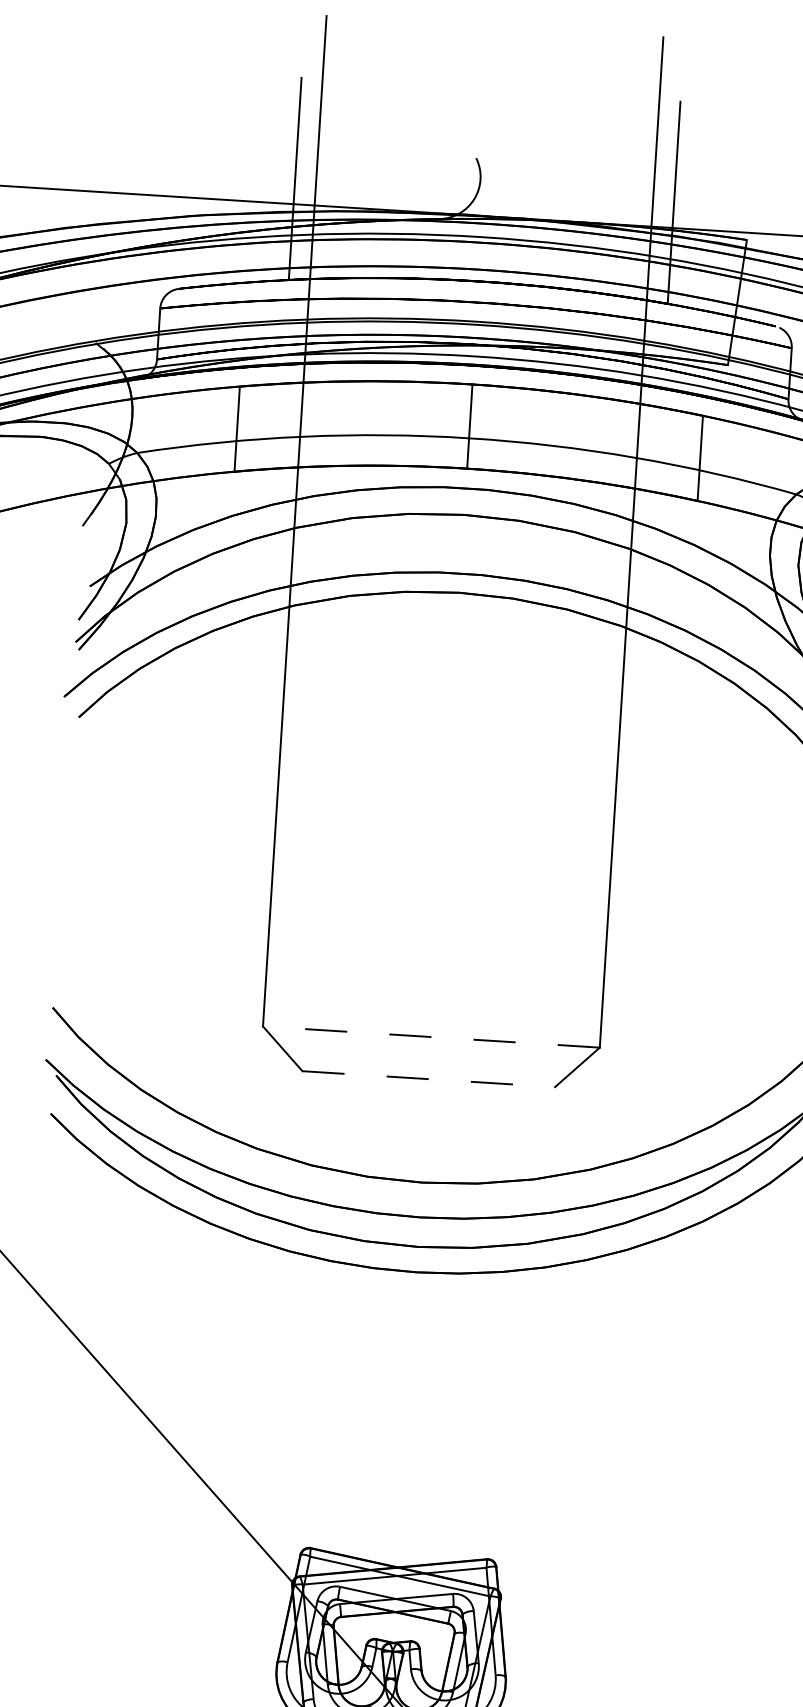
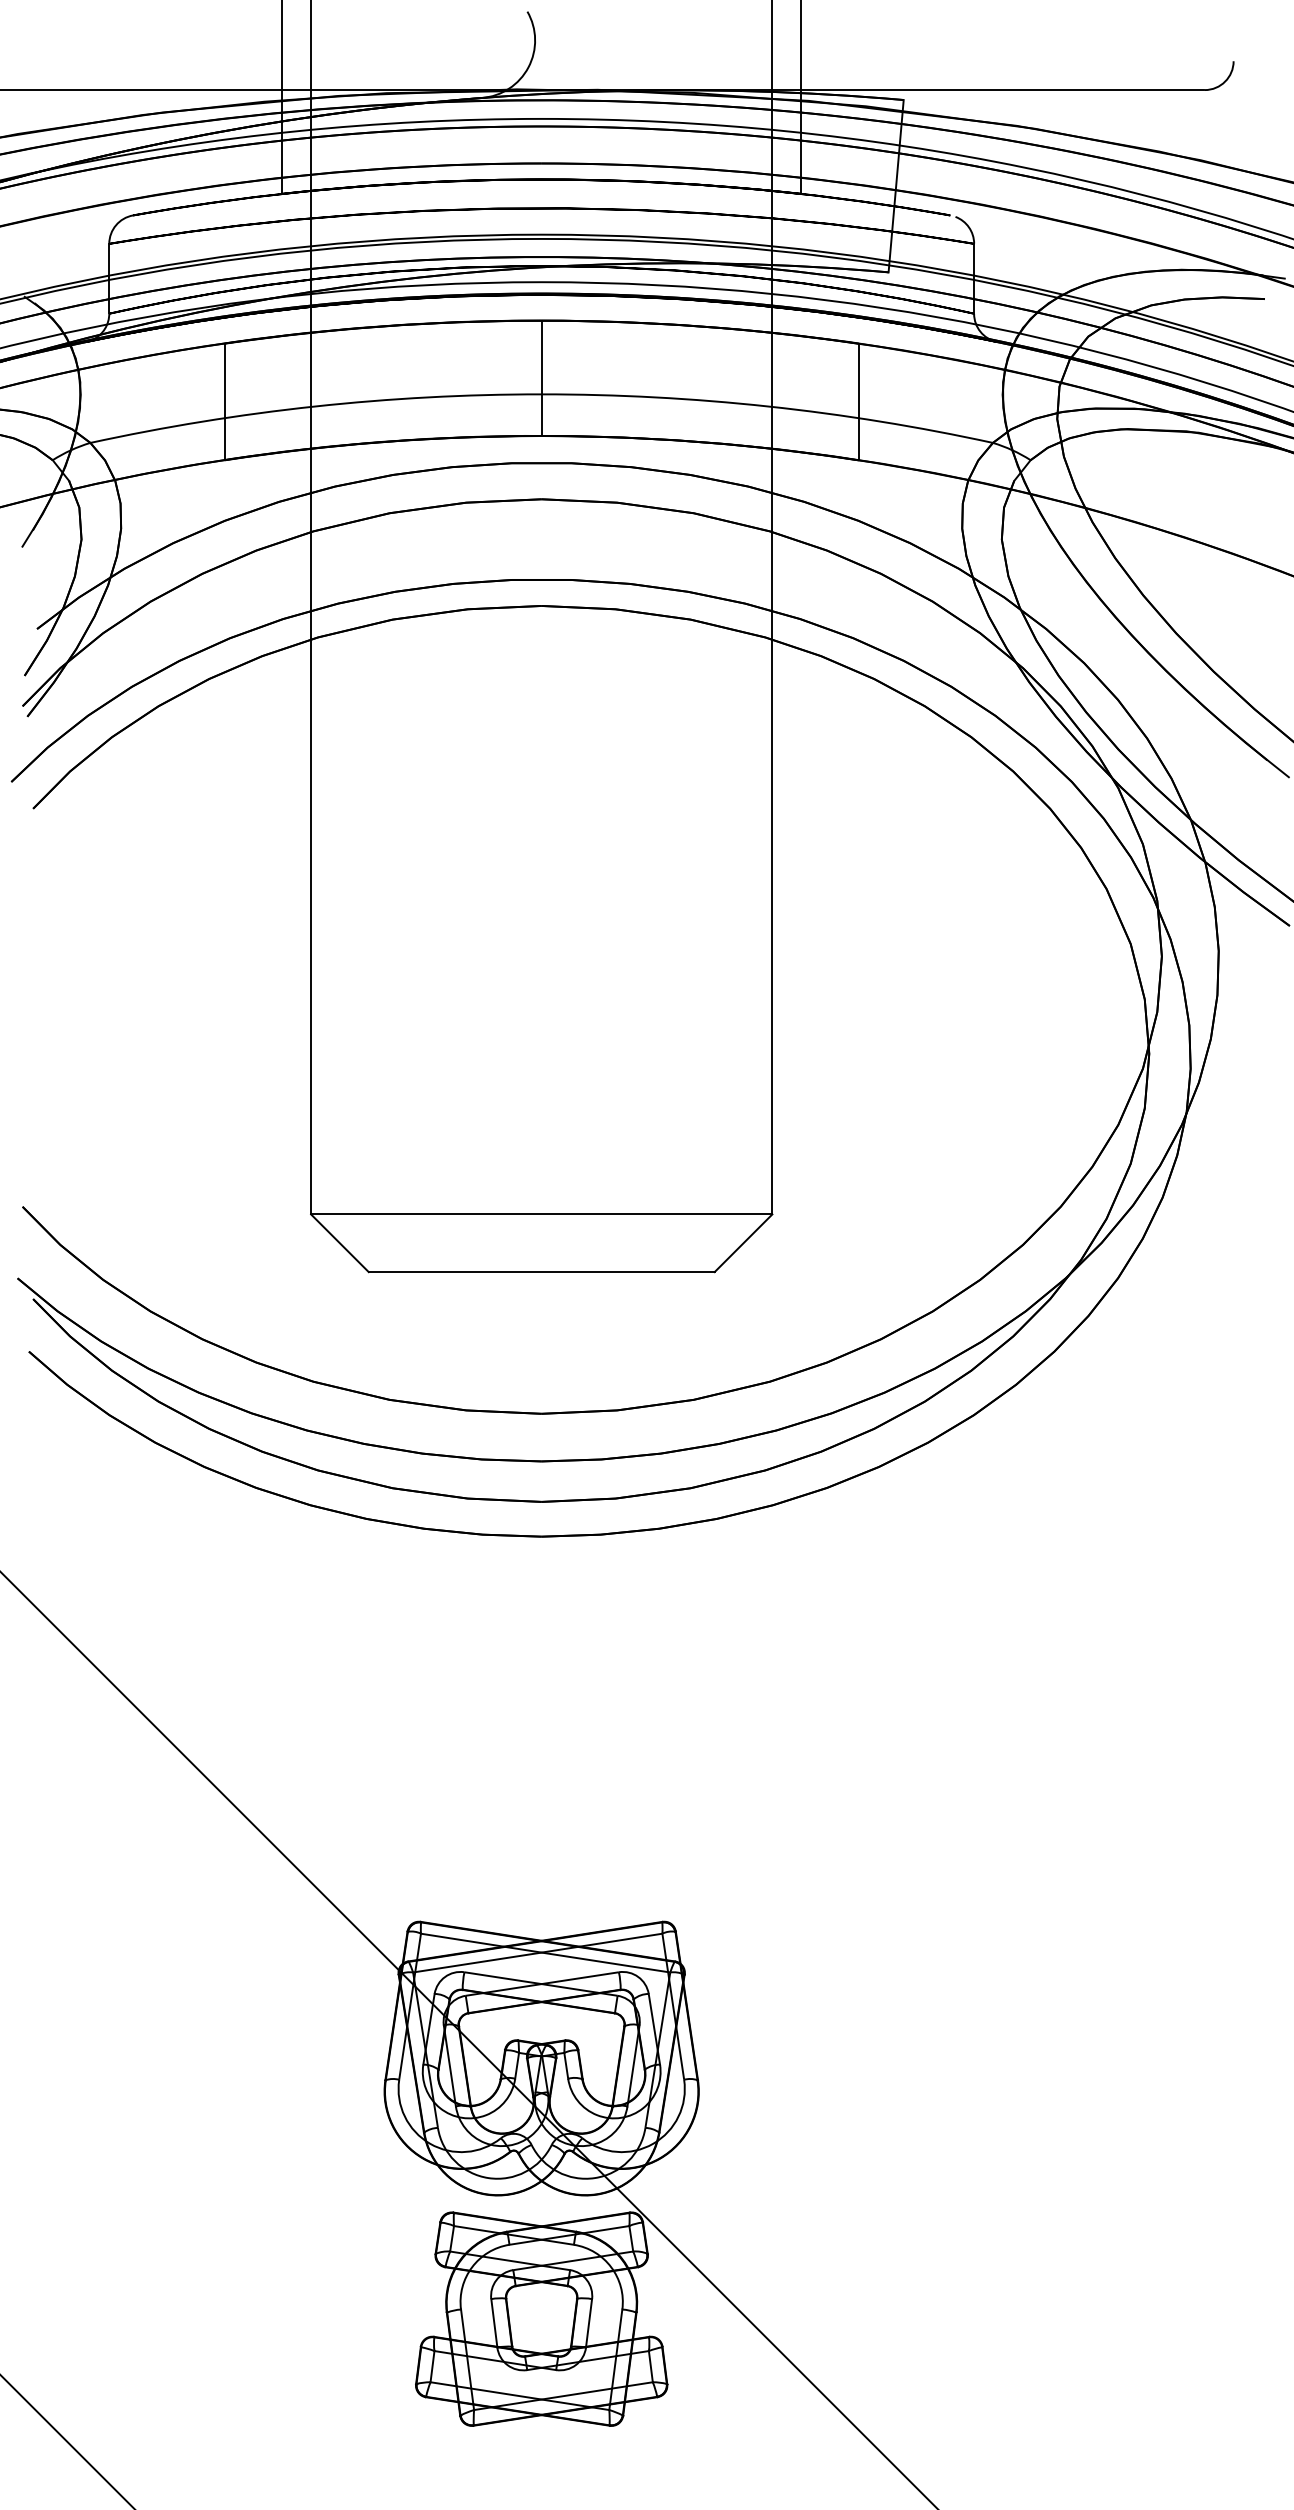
line: (431, 1037) -> (541, 1214), dashed -> solid
line: (428, 1079) -> (541, 1272), dashed -> solid

